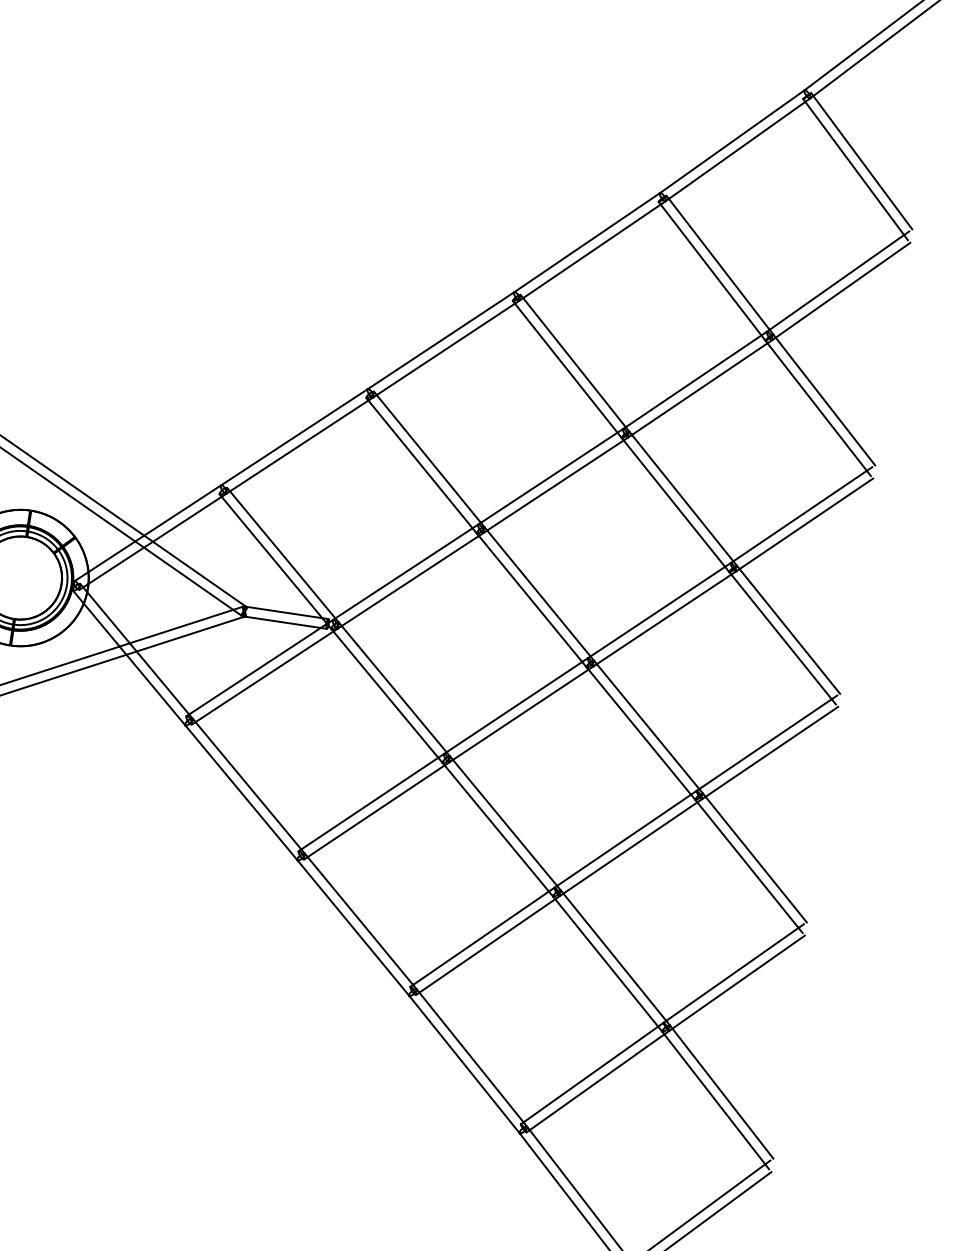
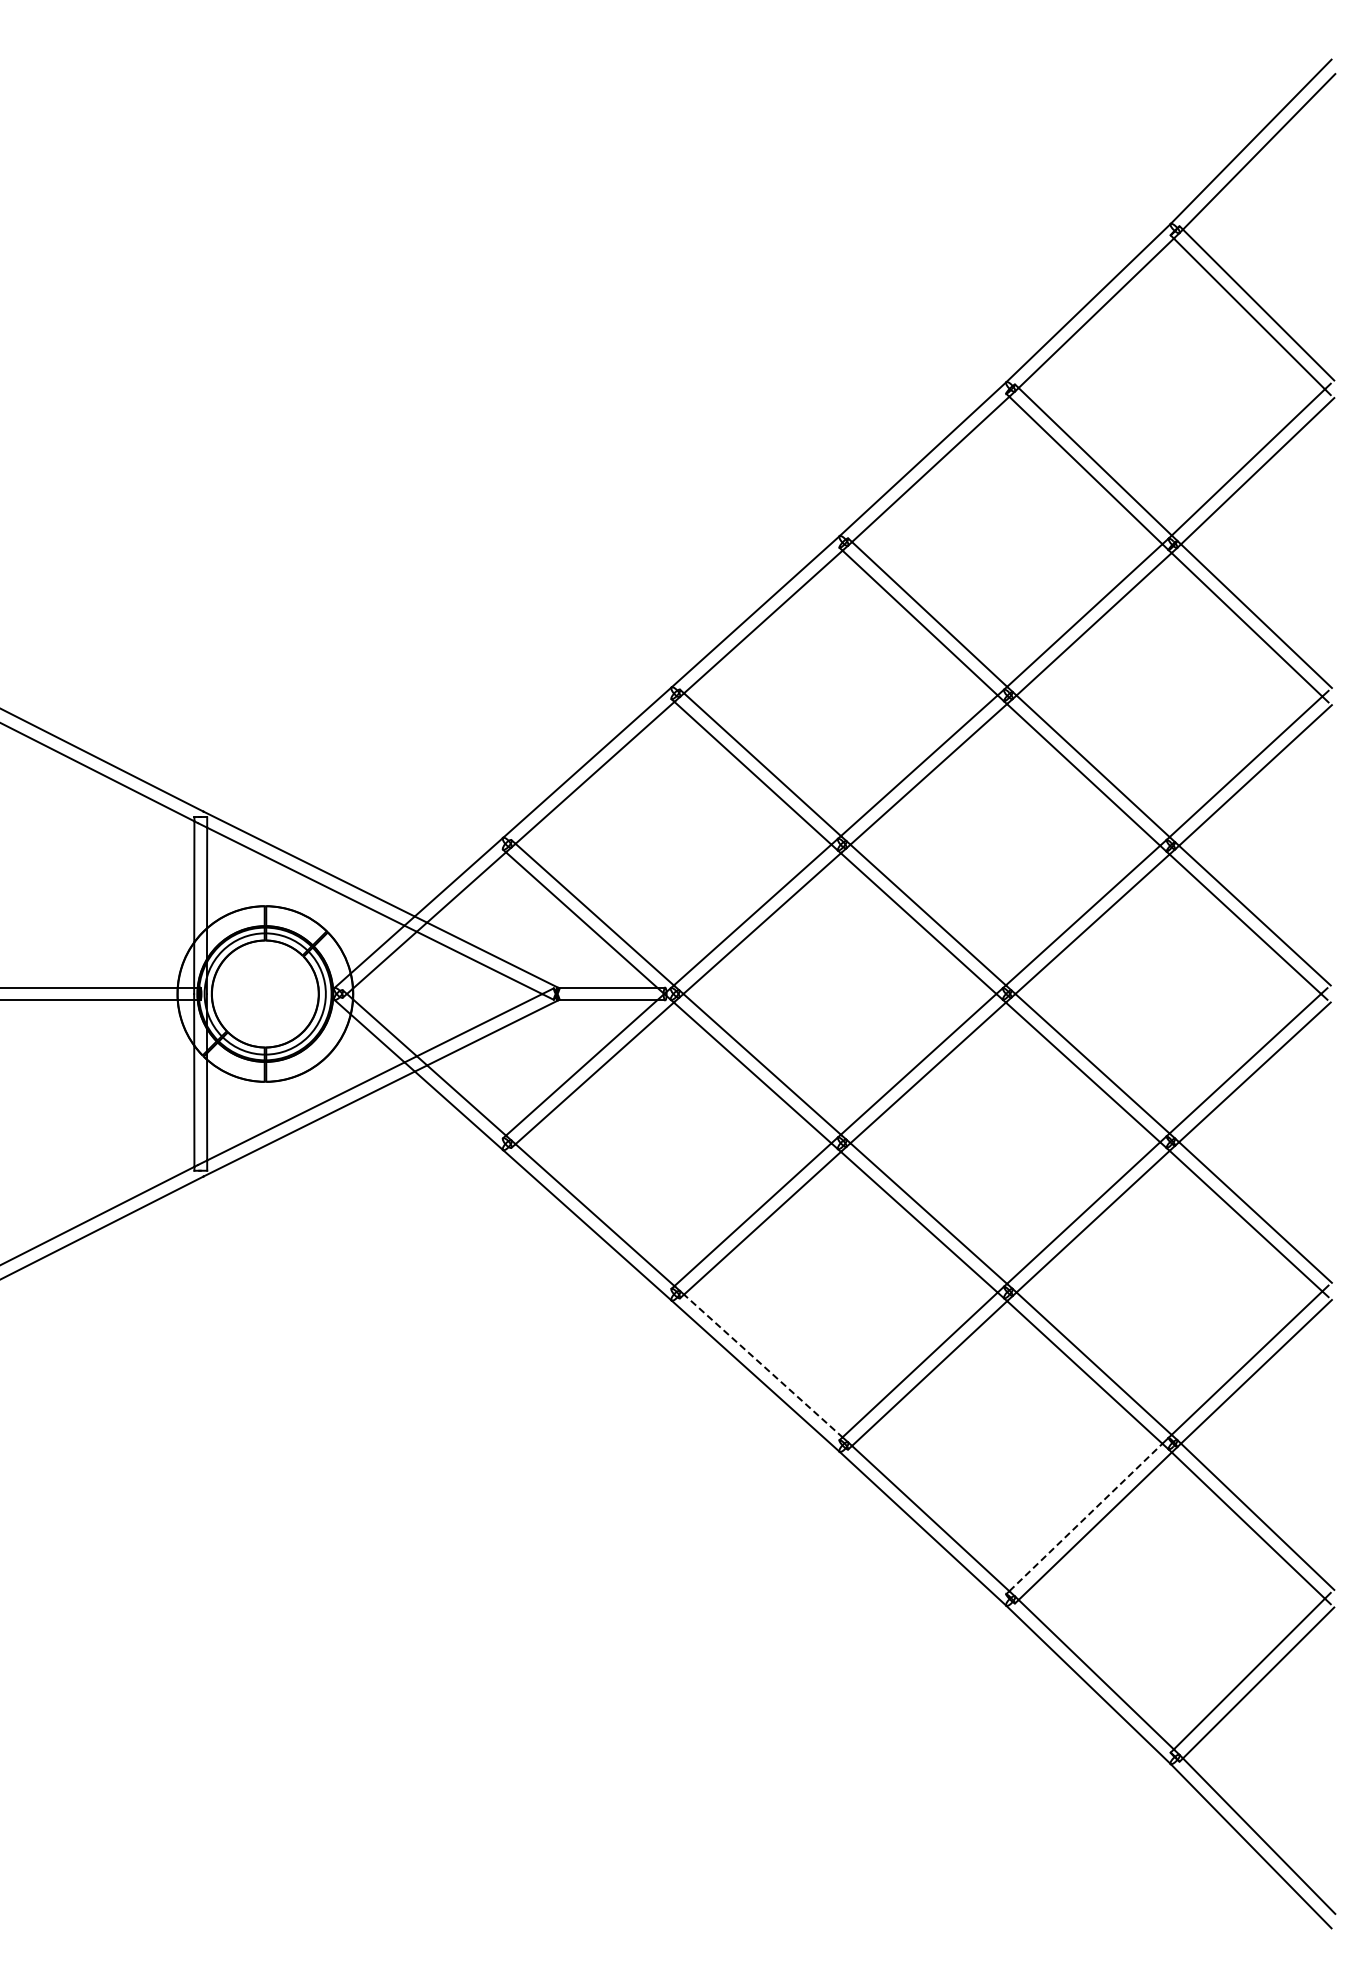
line: (360, 920) -> (763, 1365), solid -> dashed
line: (591, 1074) -> (1086, 1517), solid -> dashed

